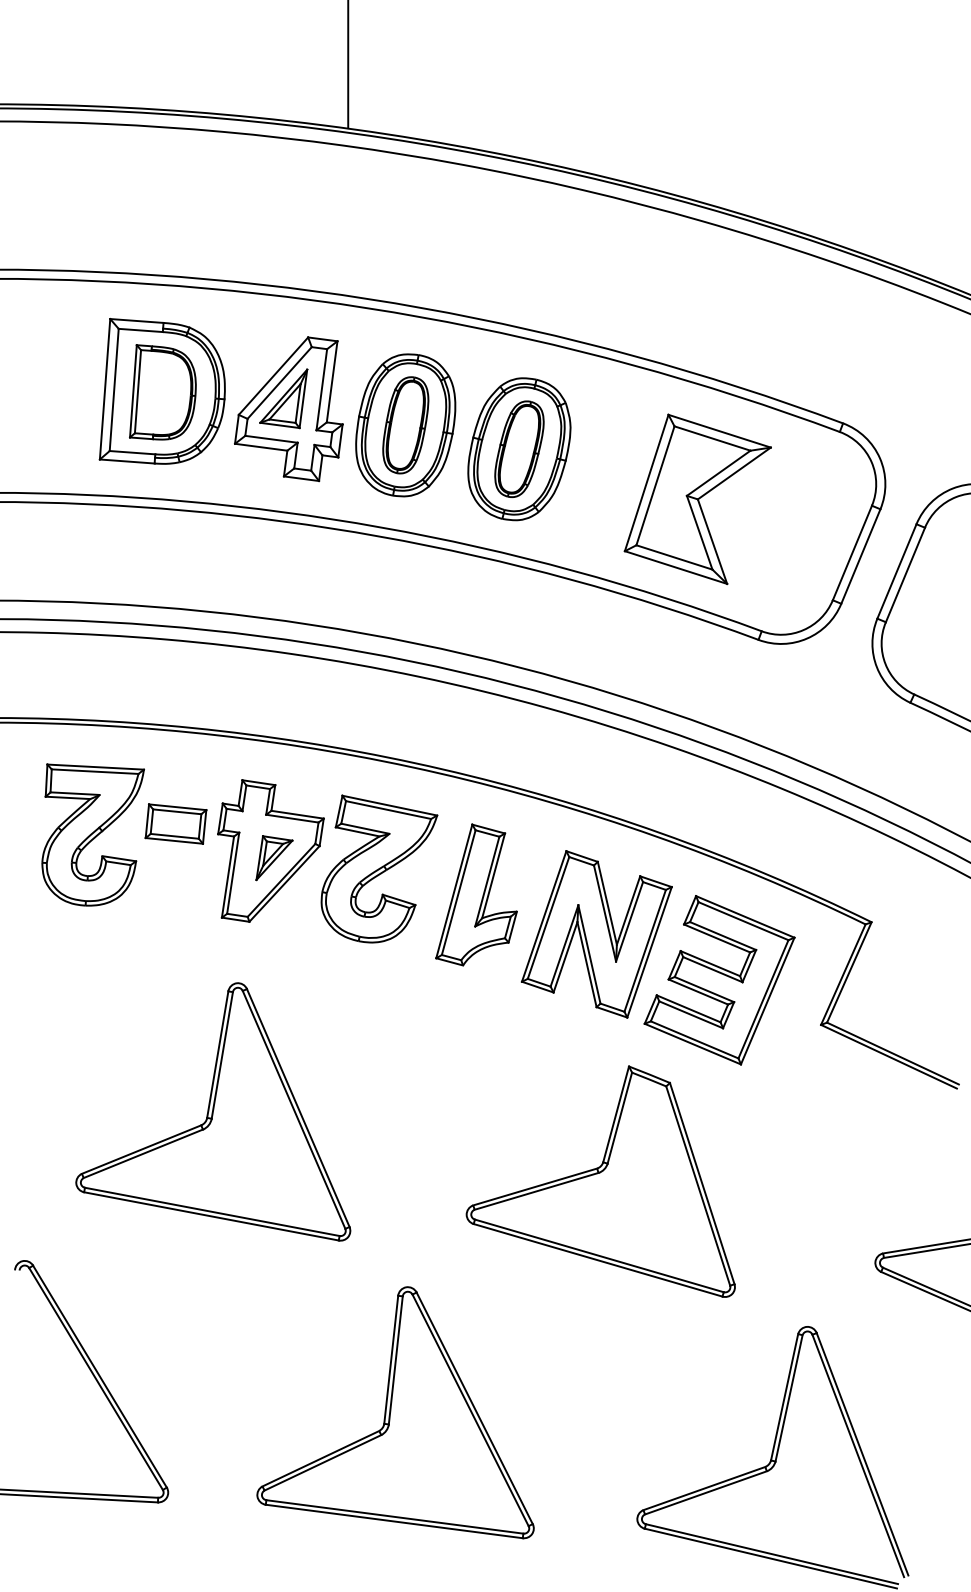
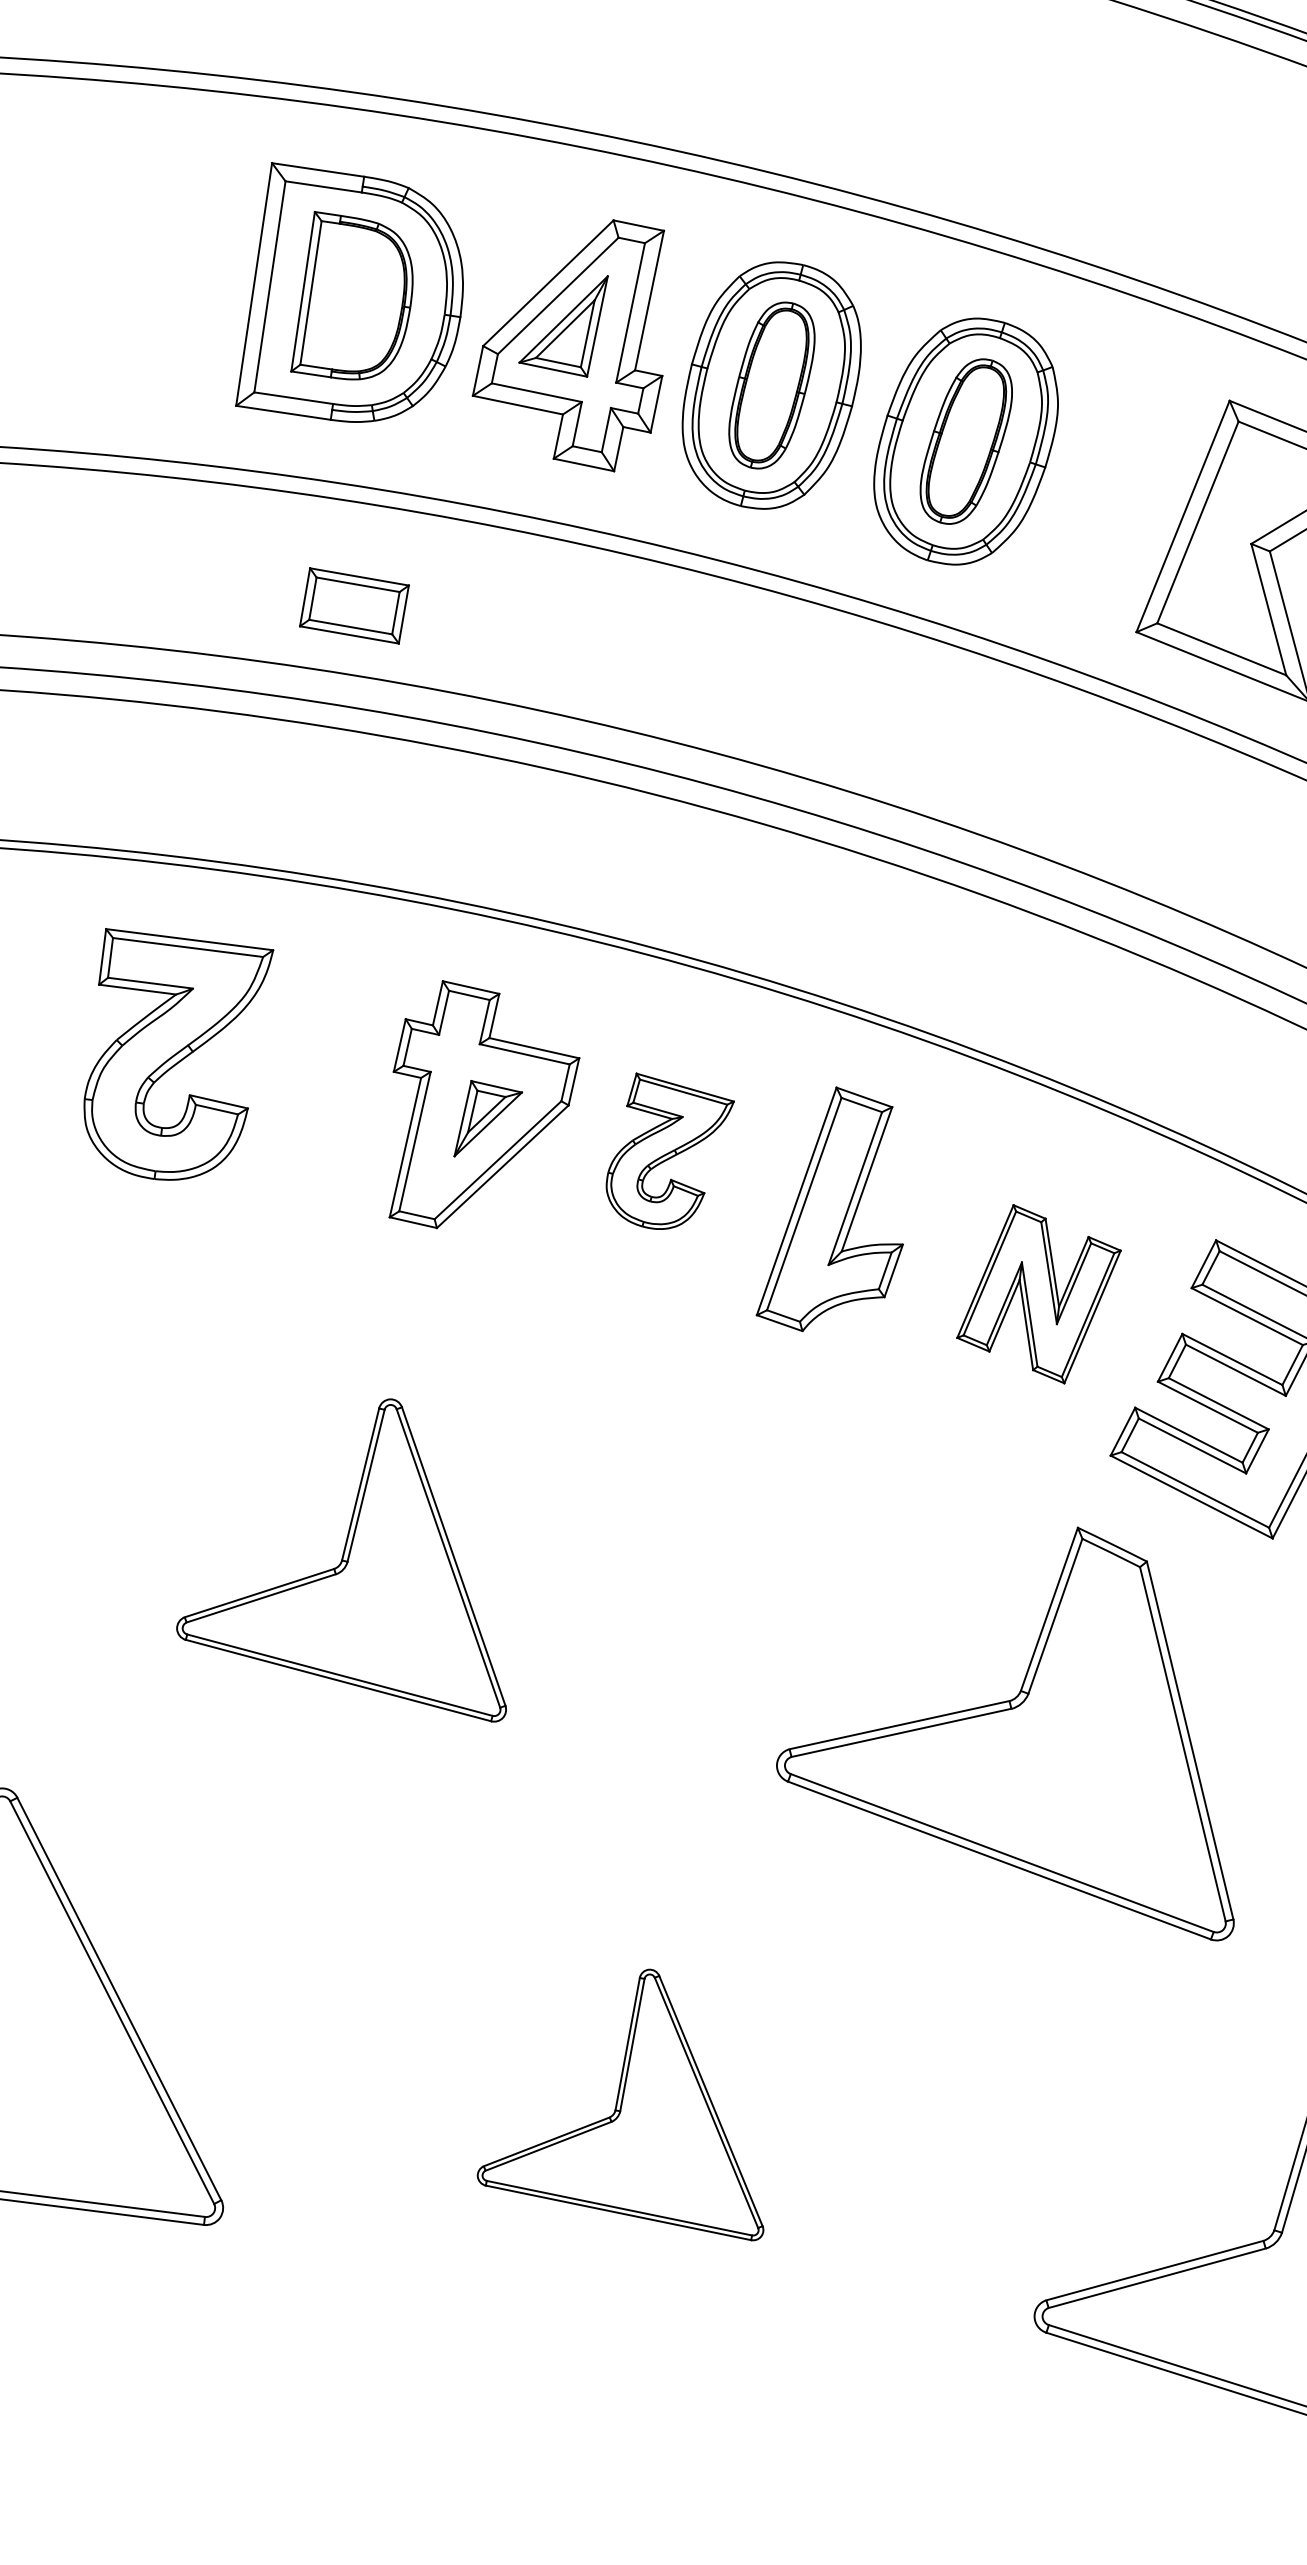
part: (175, 823) -> (353, 604), moved
part: (379, 868) -> (669, 1152), size x0.6
part: (596, 934) -> (1038, 1294), size x0.6
part: (213, 1111) -> (350, 1552), size x0.7
part: (395, 1412) -> (628, 2099), size x0.6

